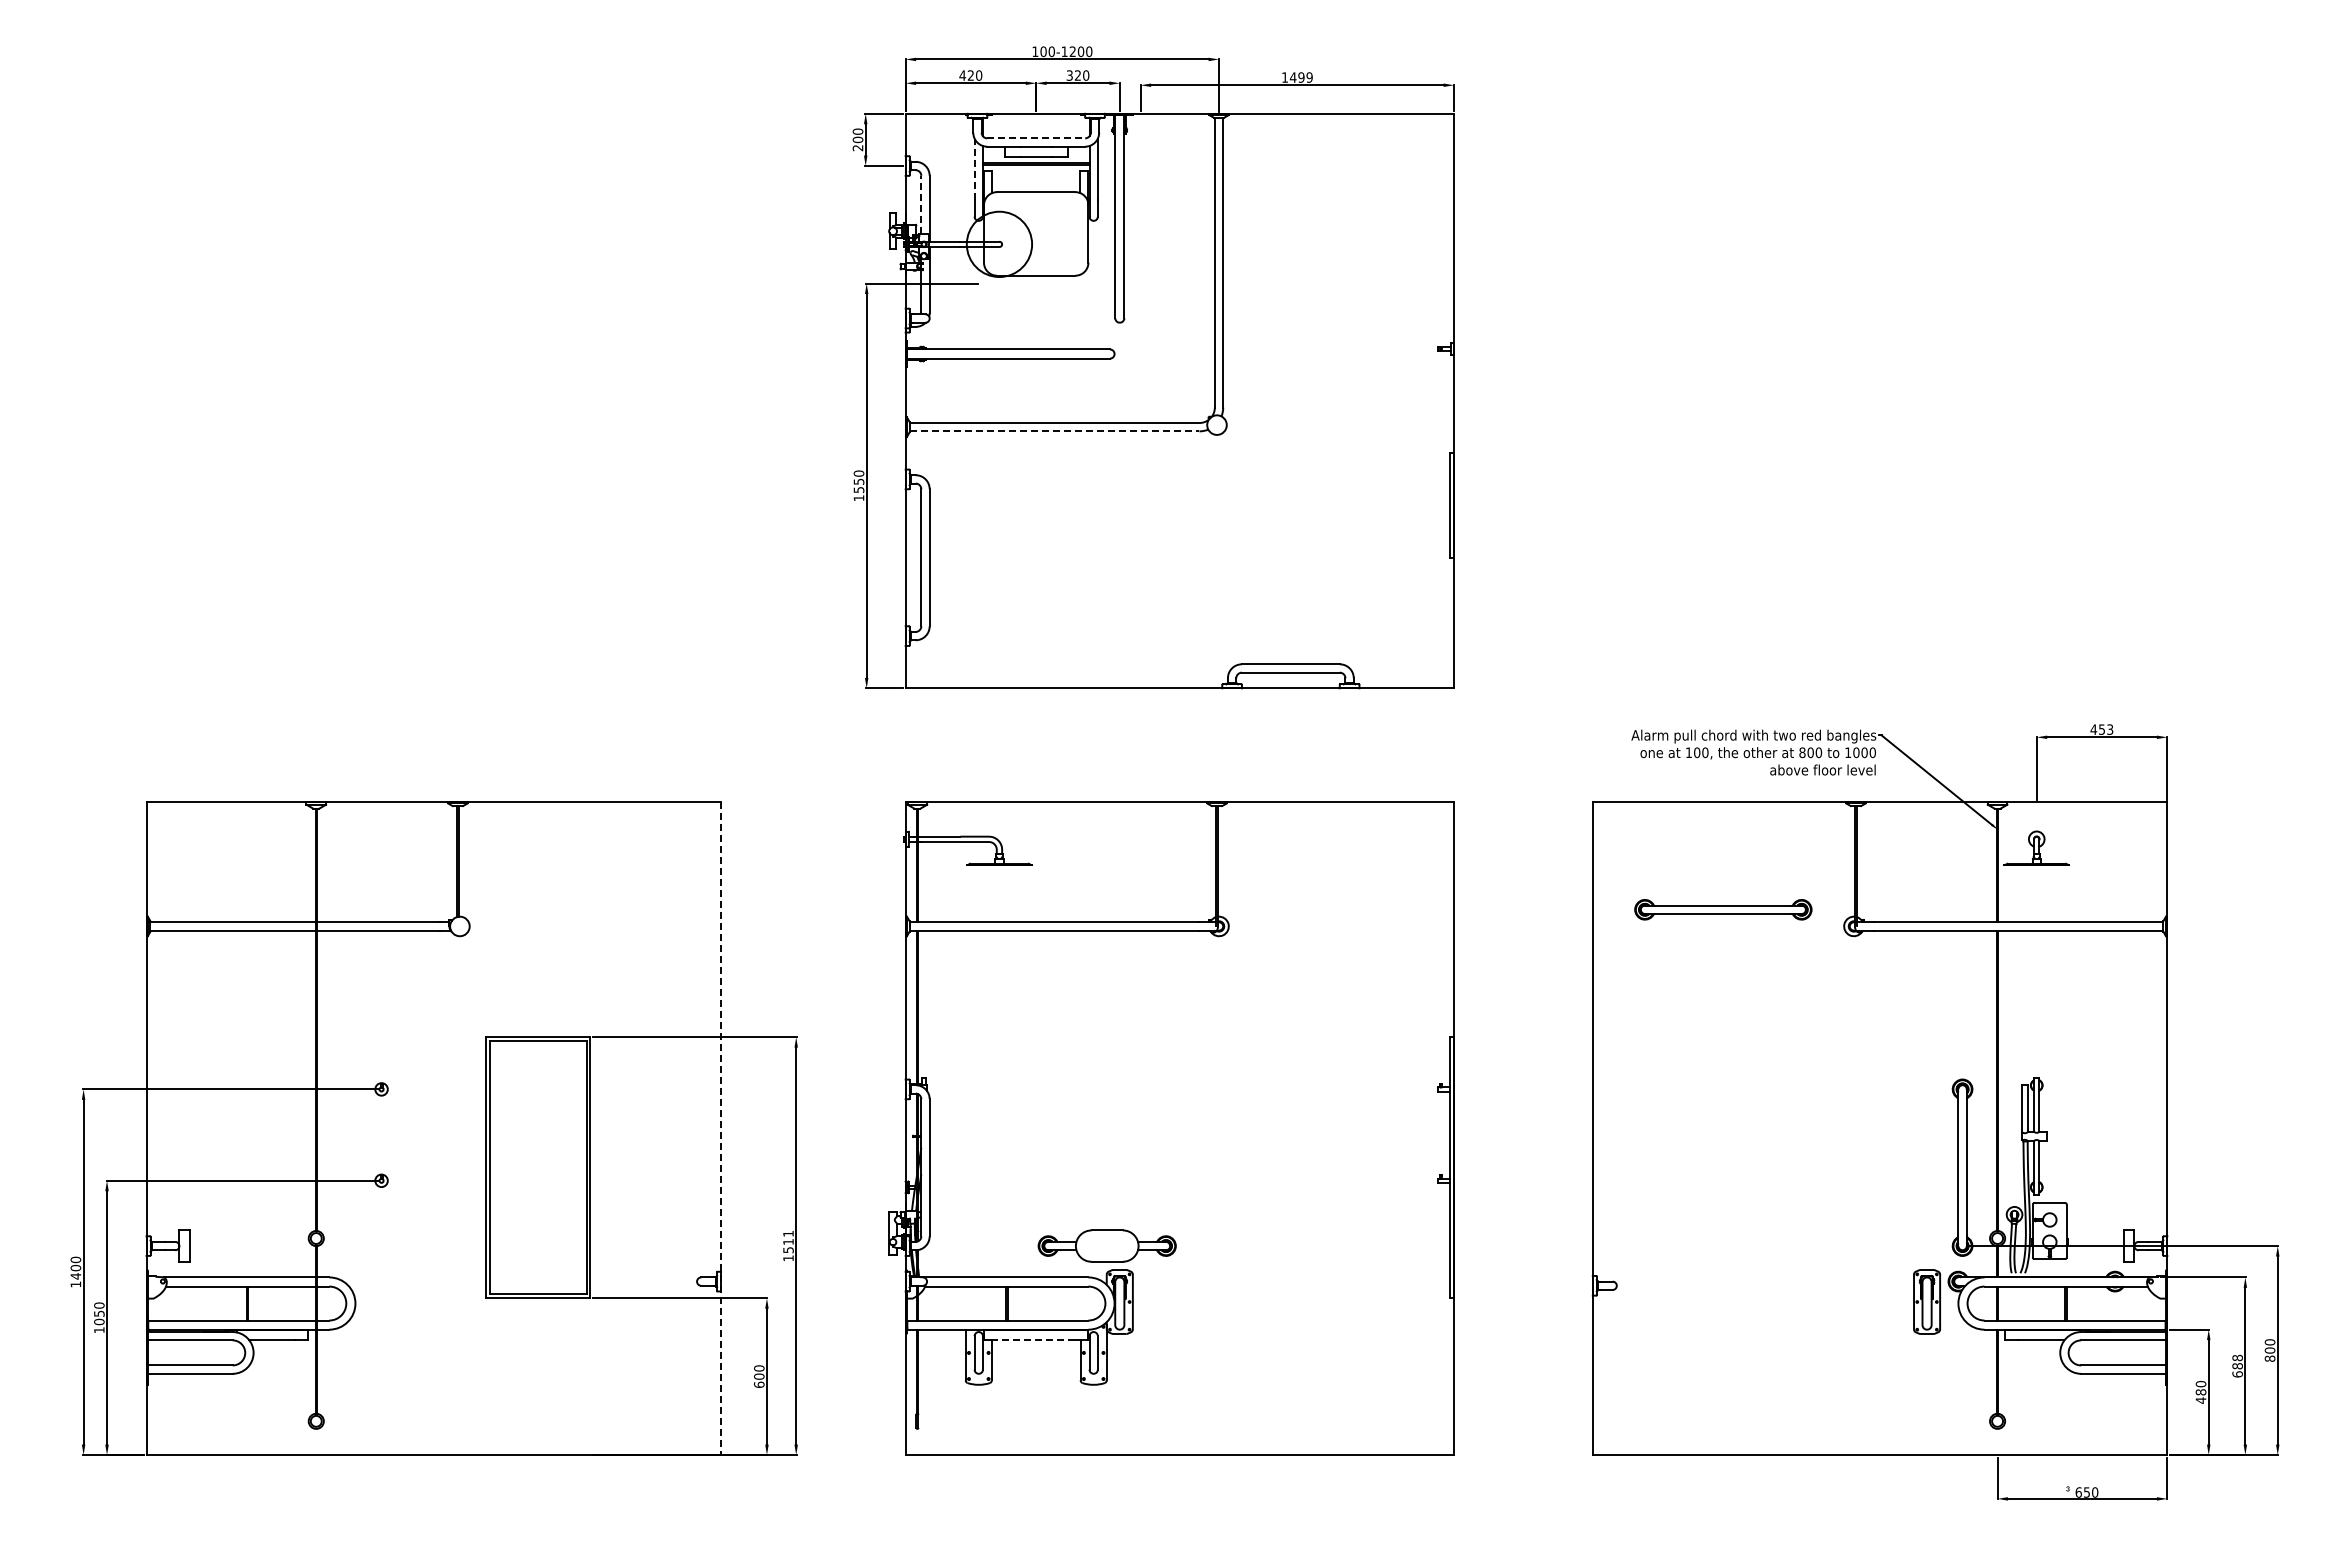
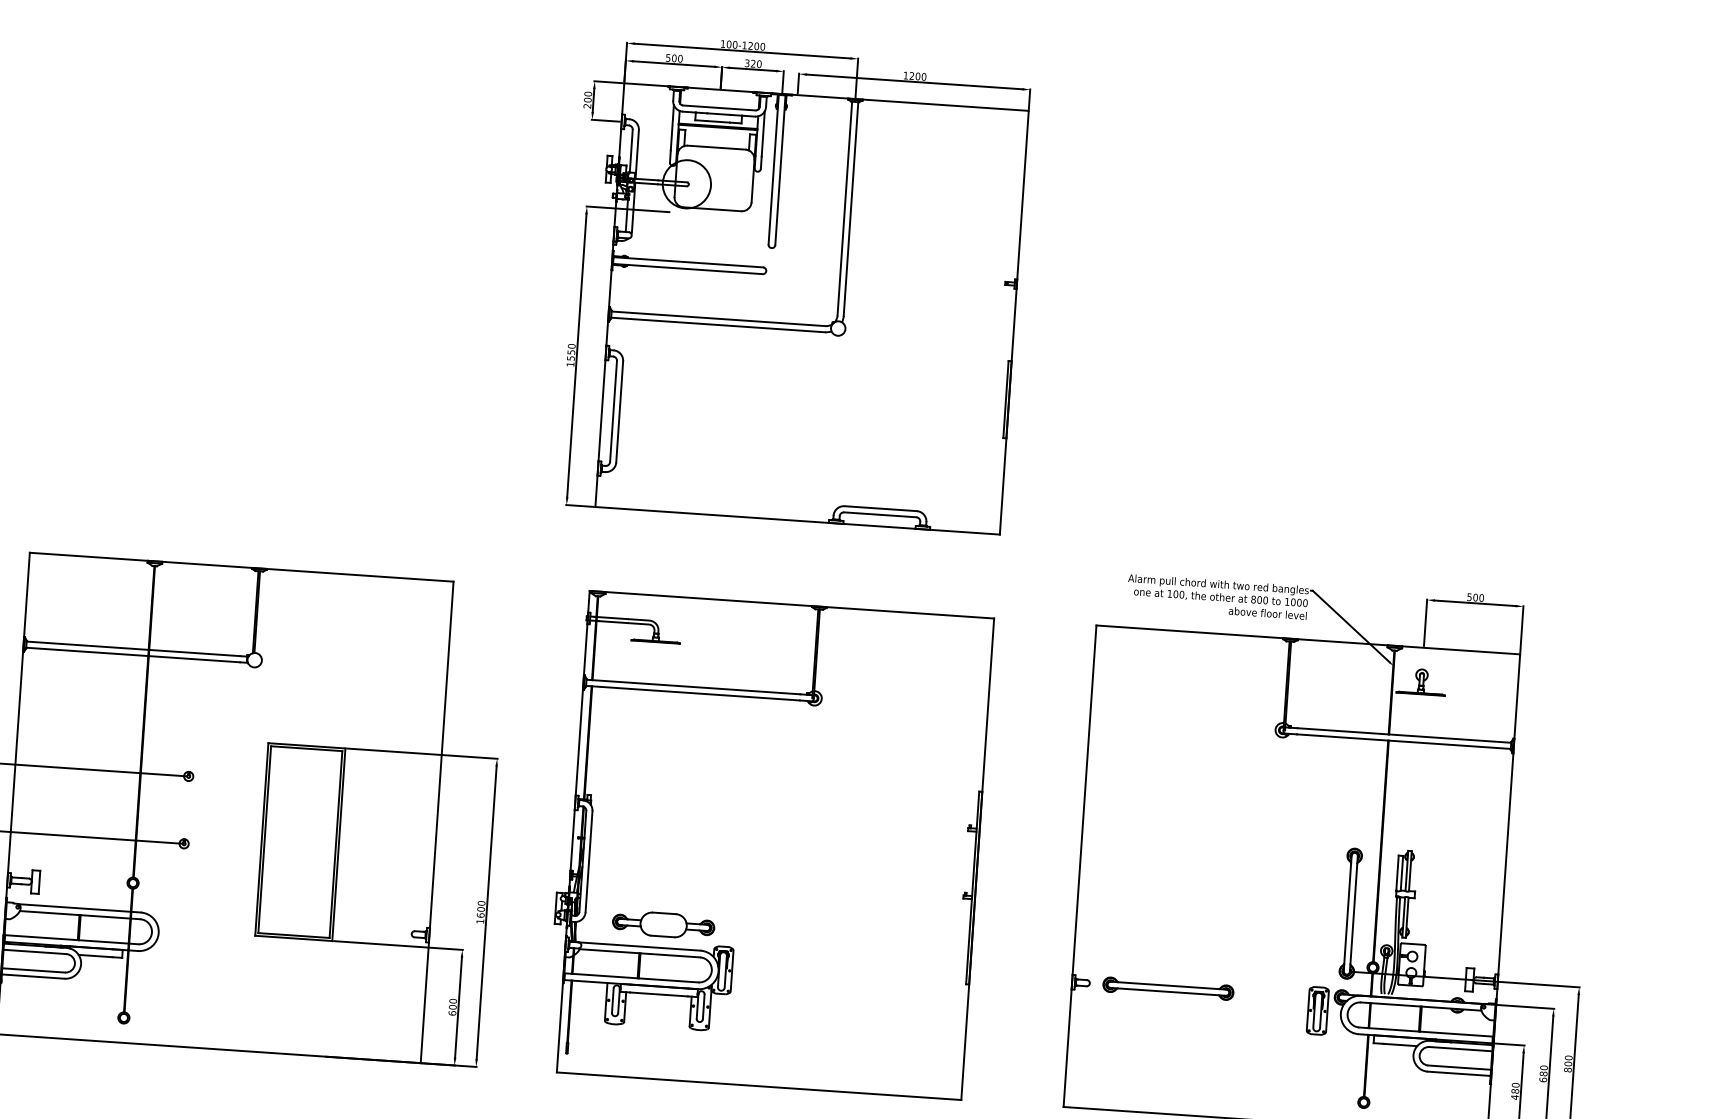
text: (966, 75) -> (671, 58), 420 -> 500
text: (1300, 77) -> (917, 76), 1499 -> 1200
line: (1036, 138) -> (719, 108), dashed -> solid
line: (974, 169) -> (672, 127), dashed -> solid
line: (921, 204) -> (631, 150), dashed -> solid
line: (1054, 431) -> (718, 325), dashed -> solid
text: (2101, 729) -> (1475, 597), 453 -> 500
part: (1723, 909) -> (1168, 988), moved
line: (721, 1129) -> (437, 823), dashed -> solid
text: (788, 1241) -> (481, 909), 1511 -> 1600
part: (1106, 1245) -> (663, 924), moved
line: (1035, 1340) -> (658, 994), dashed -> solid
text: (2237, 1357) -> (1543, 1067), 688 -> 680

